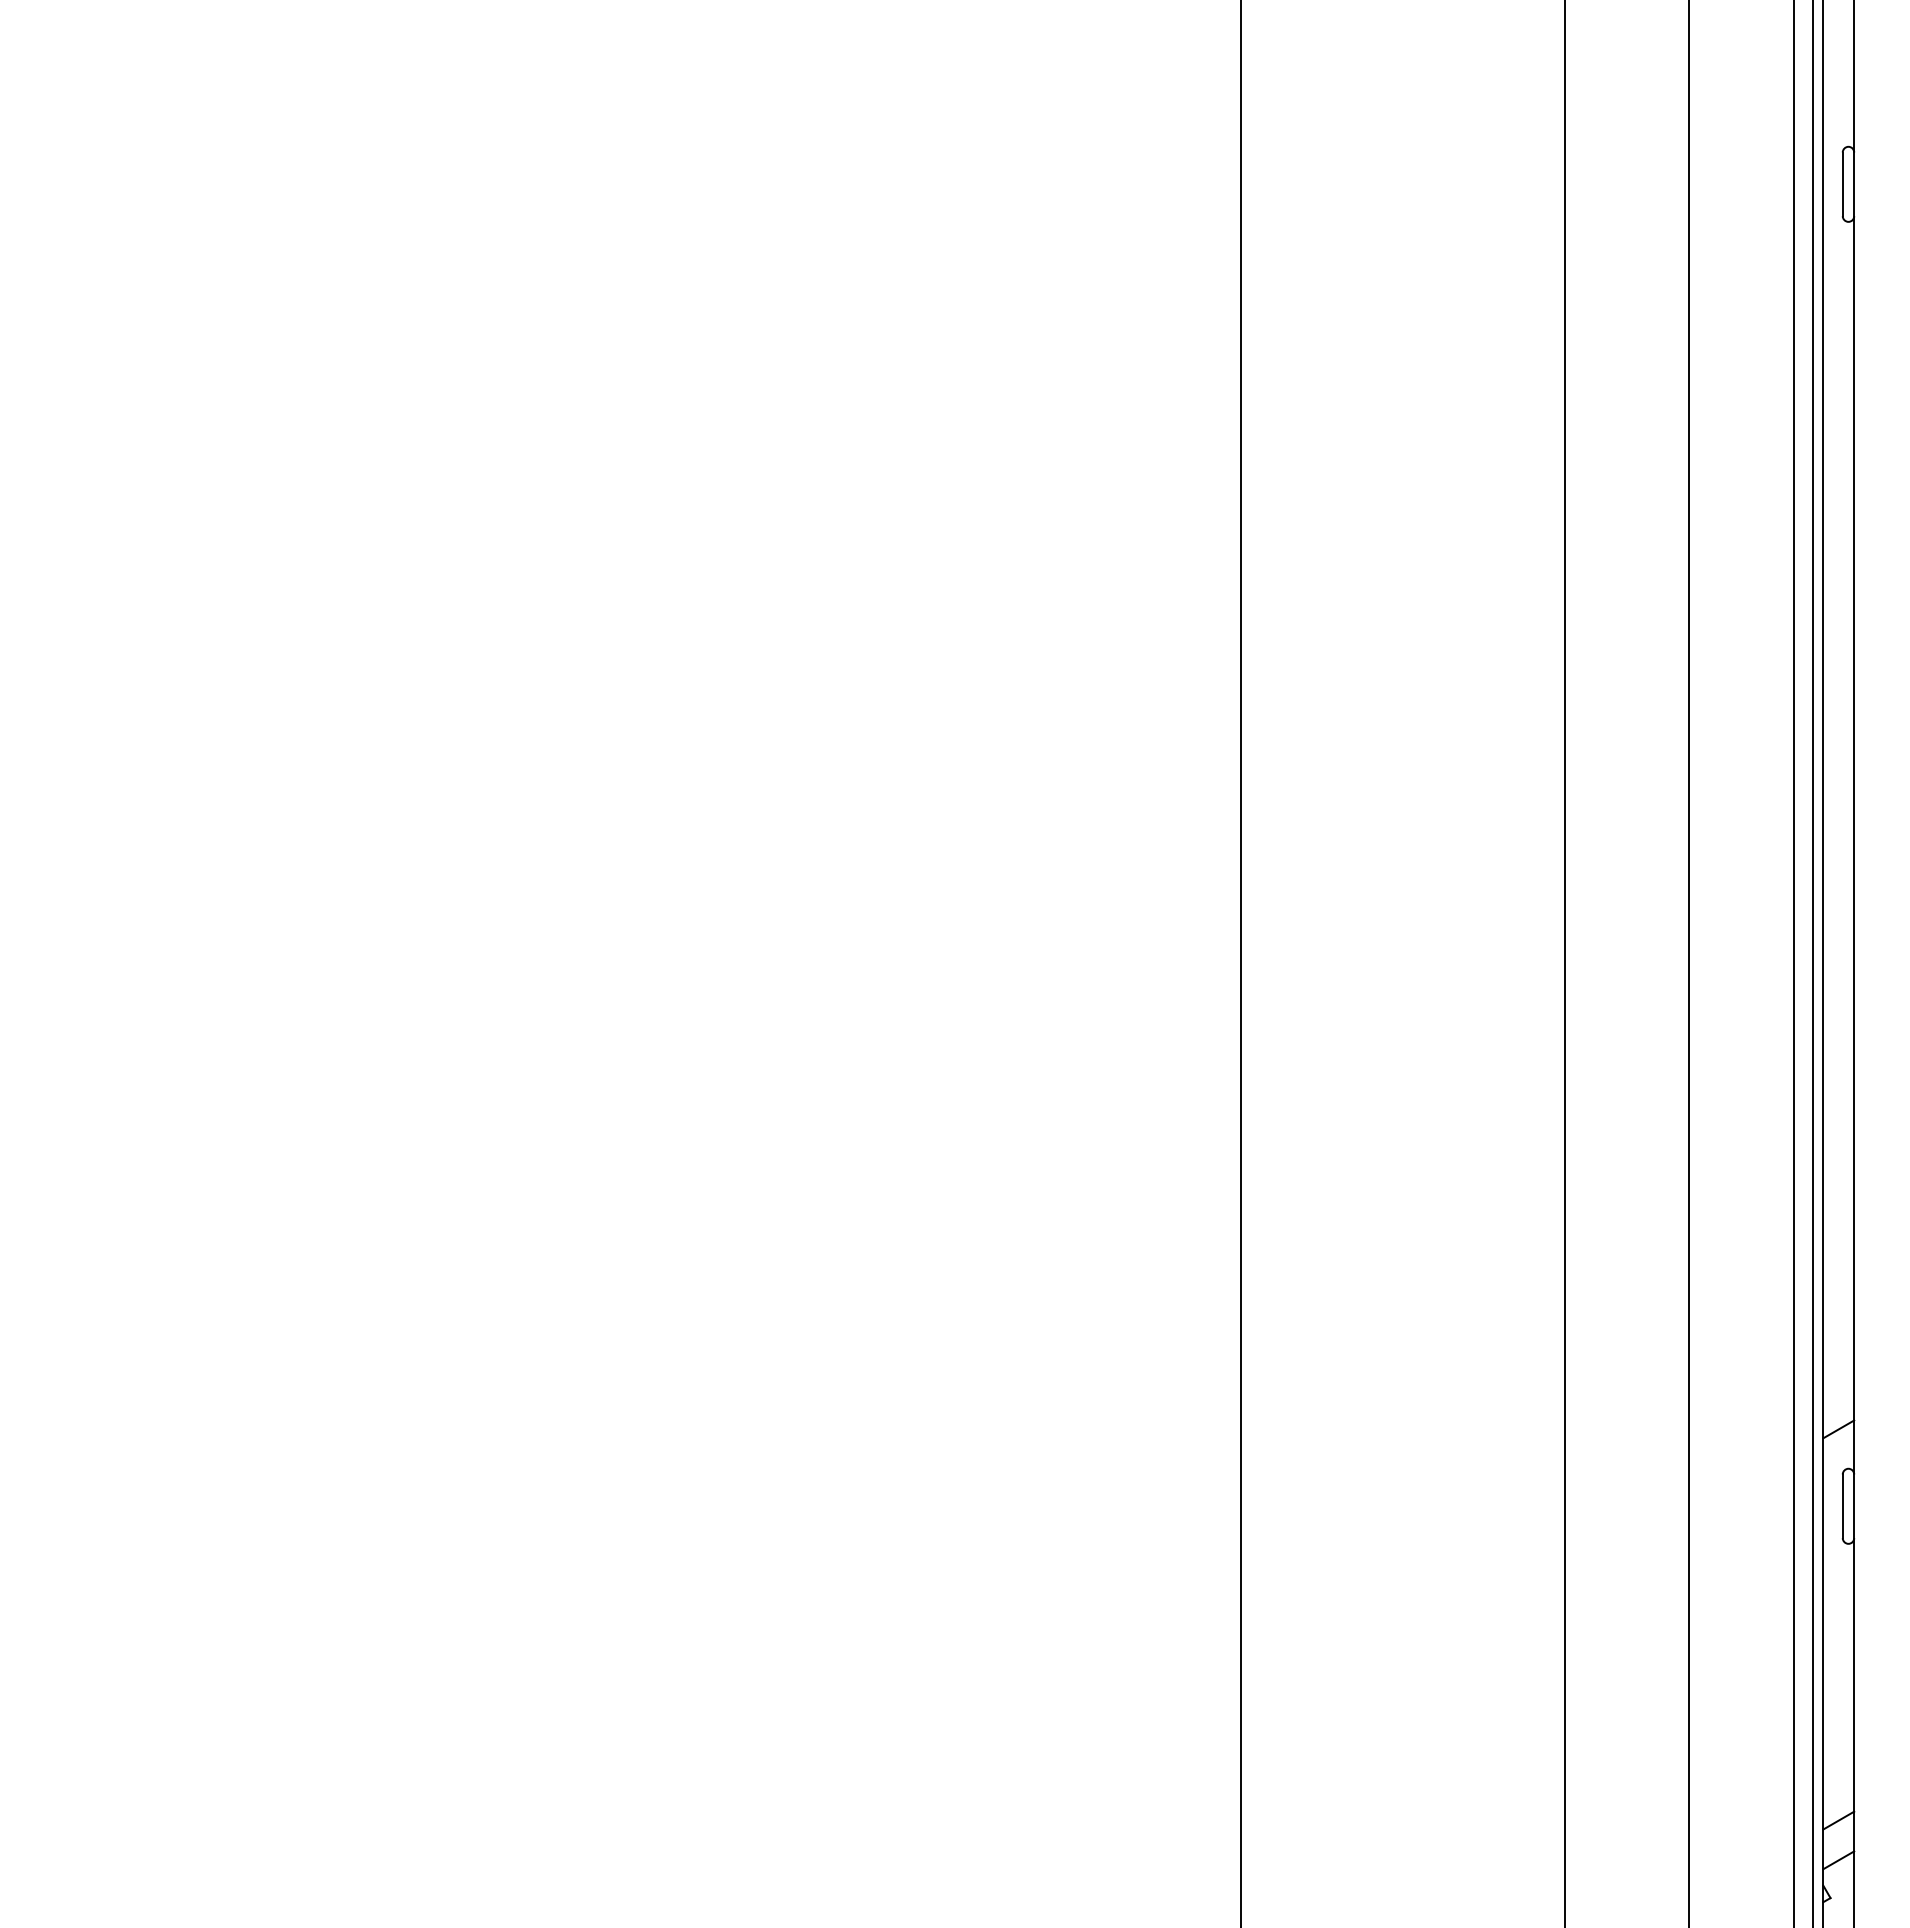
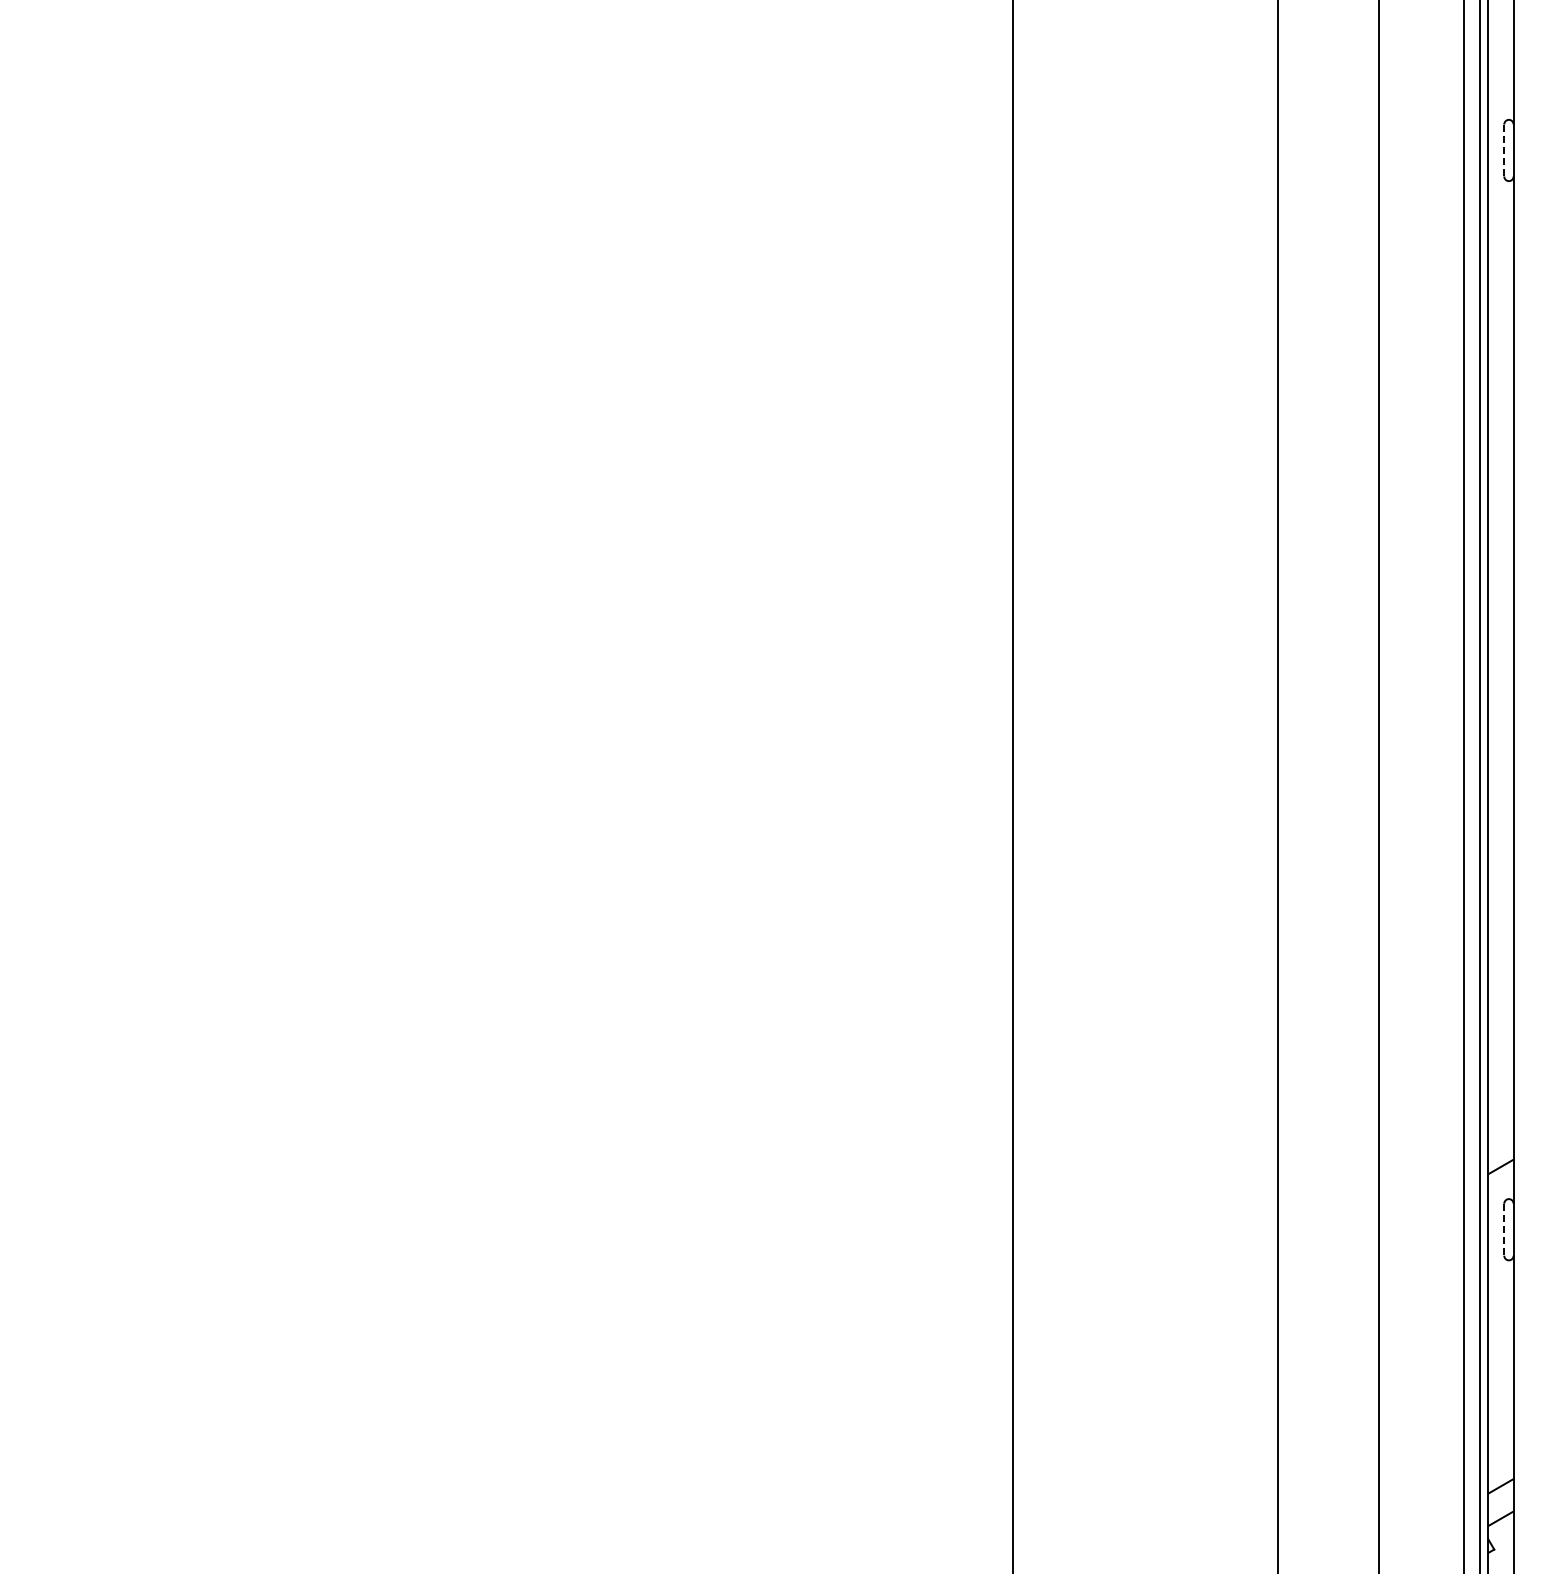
line: (1843, 184) -> (1504, 150), solid -> dashed
line: (1843, 1506) -> (1504, 1229), solid -> dashed

